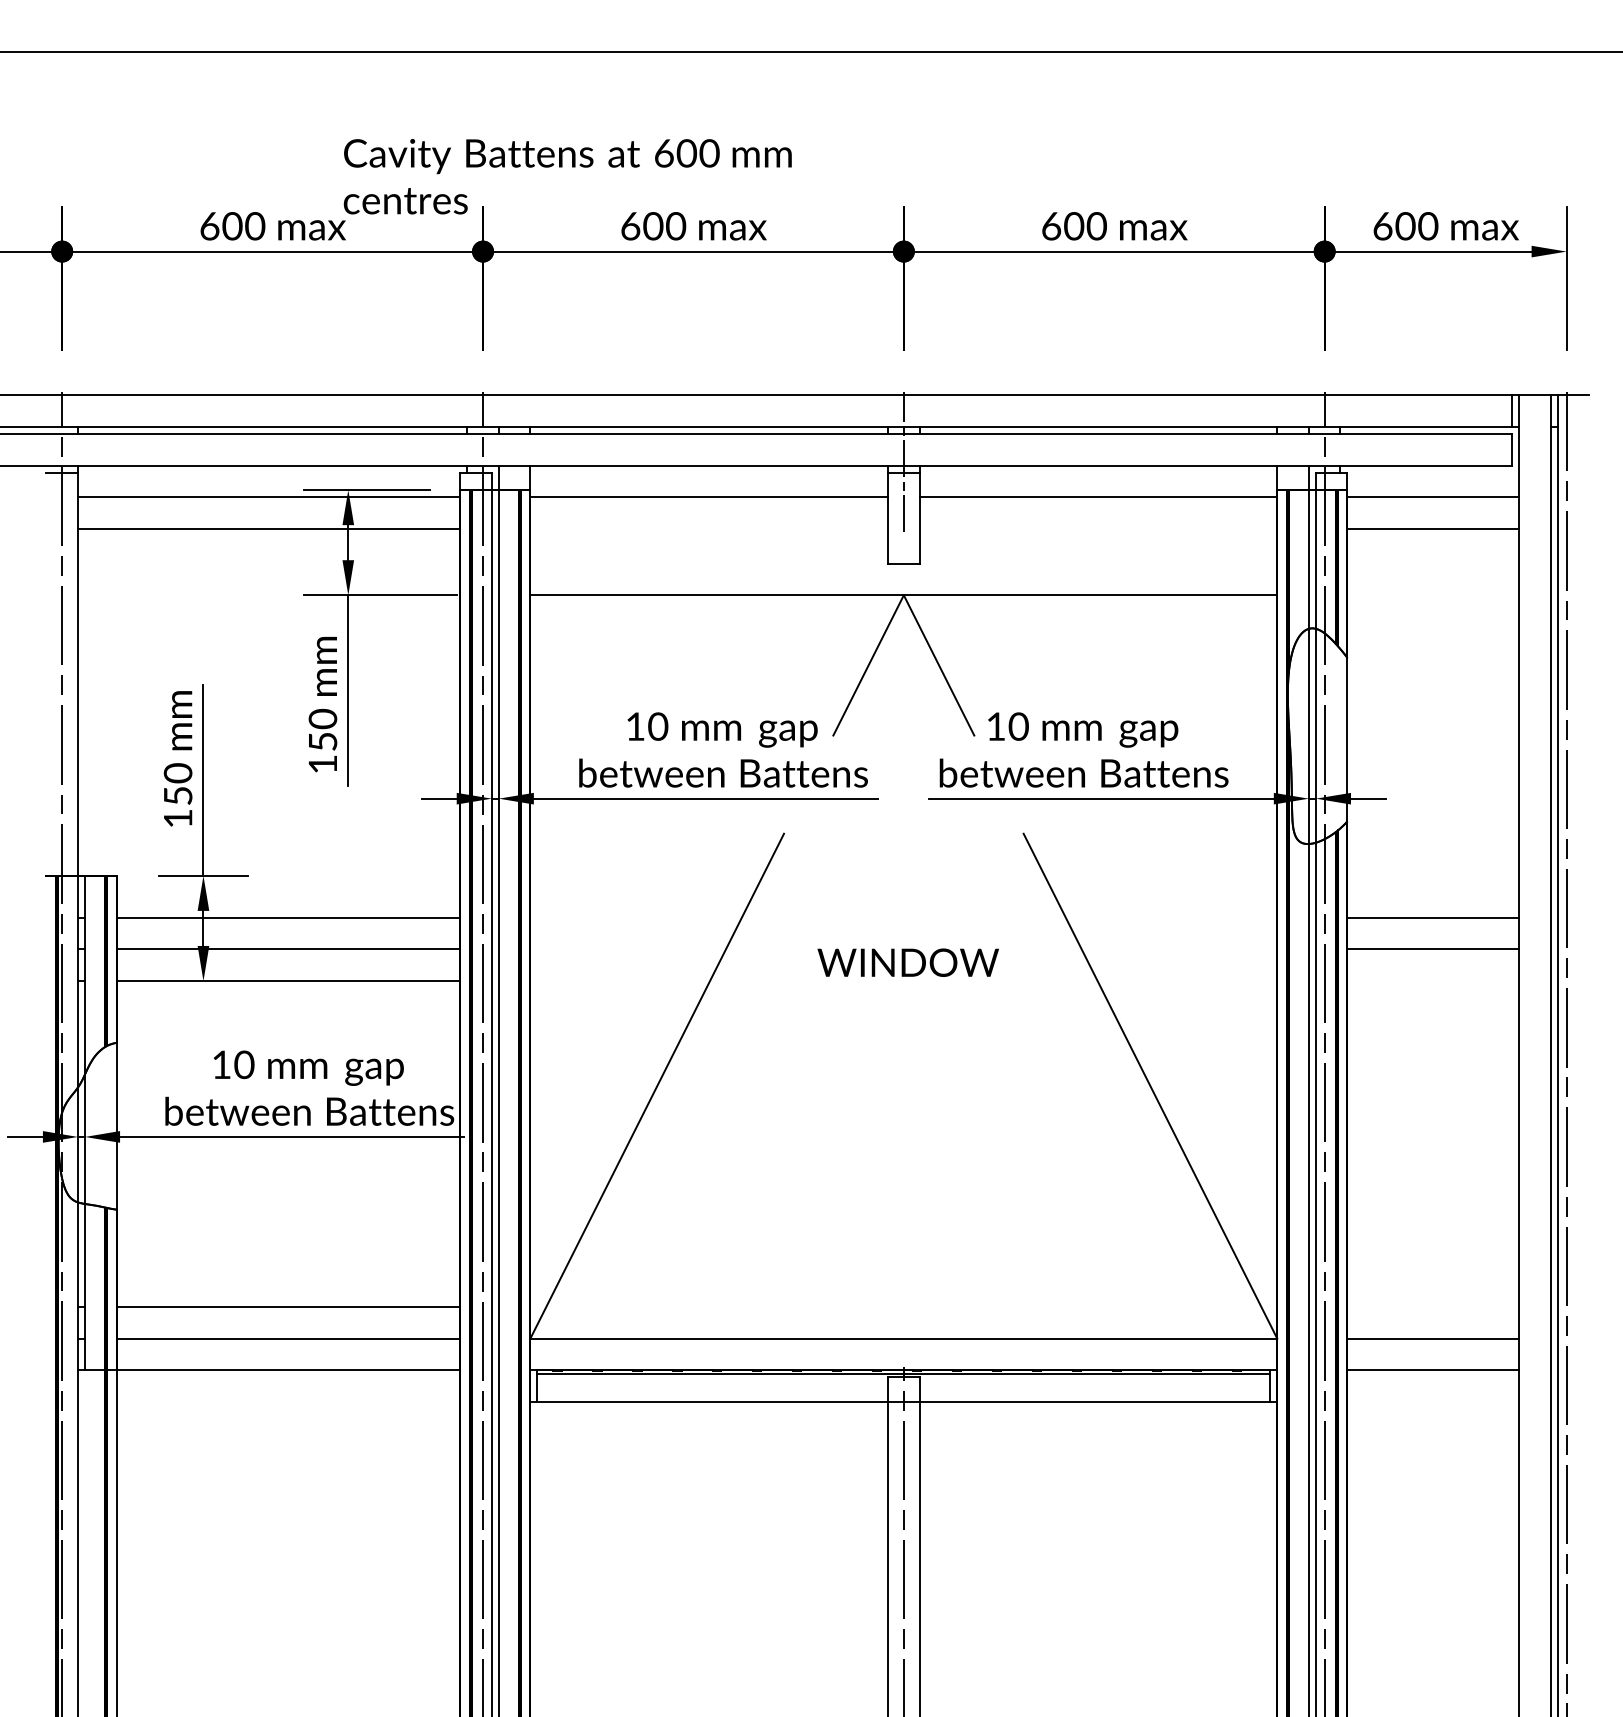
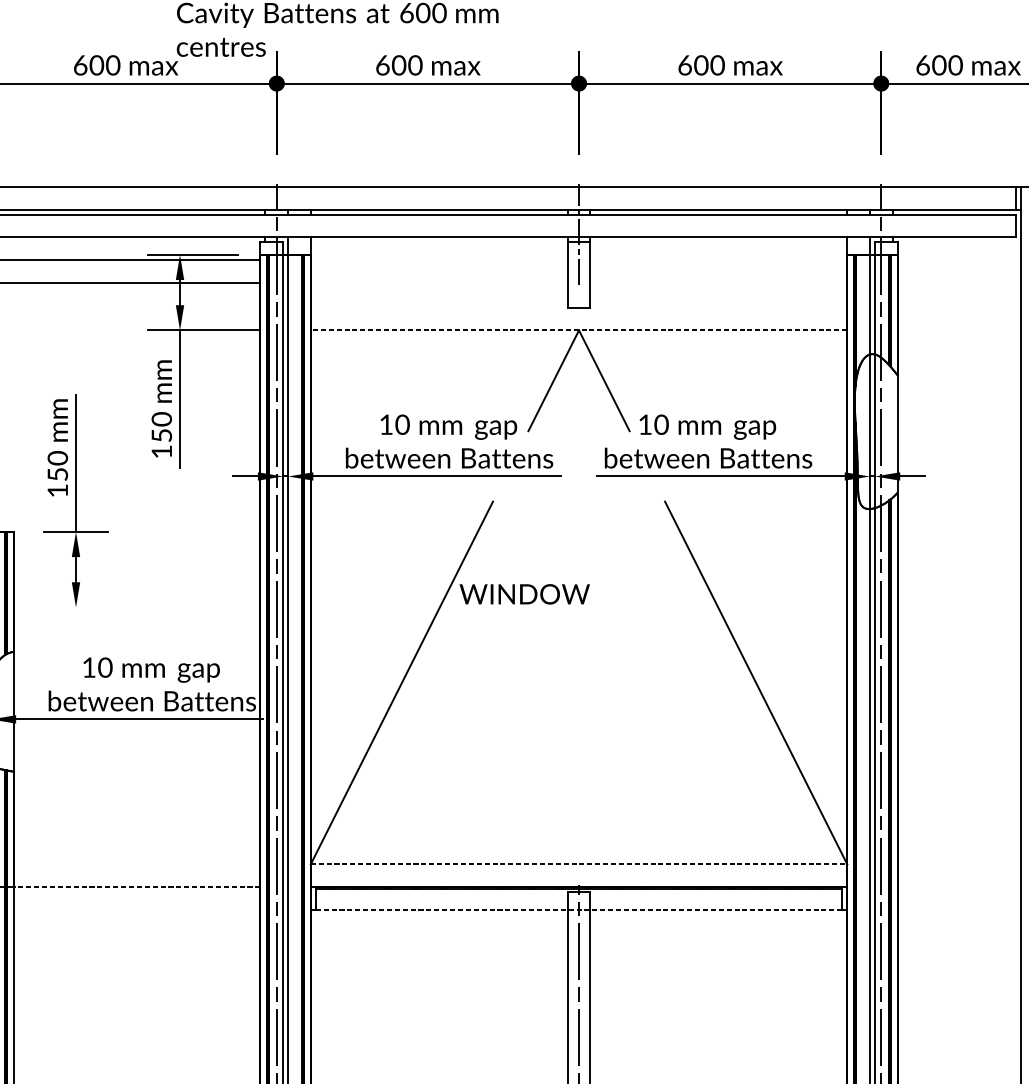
line: (709, 497) -> (439, 260), removed
line: (1098, 497) -> (718, 260), removed
line: (1433, 497) -> (959, 260), removed
line: (1433, 528) -> (959, 282), removed
line: (903, 595) -> (578, 330), solid -> dashed
line: (288, 917) -> (137, 561), removed
line: (1433, 917) -> (959, 561), removed
line: (288, 949) -> (137, 584), removed
line: (1433, 949) -> (959, 584), removed
text: (907, 962) -> (524, 594), moved
line: (288, 981) -> (137, 607), removed
line: (288, 1307) -> (137, 841), removed
line: (288, 1338) -> (137, 864), removed
line: (904, 1338) -> (579, 864), solid -> dashed
line: (1433, 1338) -> (959, 864), removed
line: (288, 1370) -> (137, 887), solid -> dashed
line: (1433, 1370) -> (959, 887), removed
line: (903, 1401) -> (578, 909), solid -> dashed

